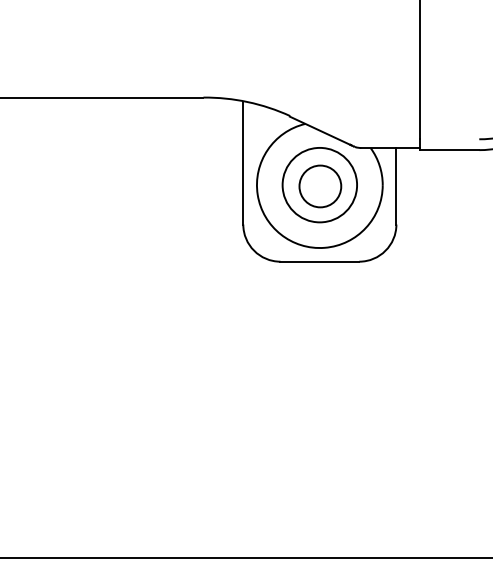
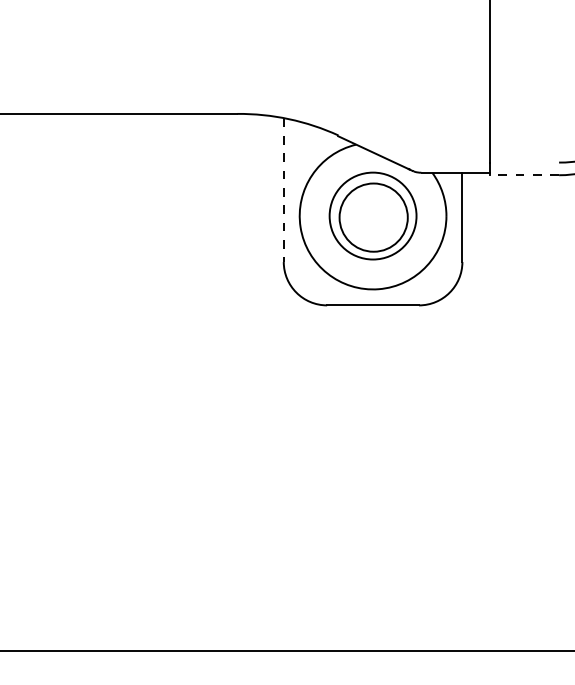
line: (449, 150) -> (524, 175), solid -> dashed
line: (243, 163) -> (283, 190), solid -> dashed
circle: (320, 186) -> (373, 217), size x1.4

